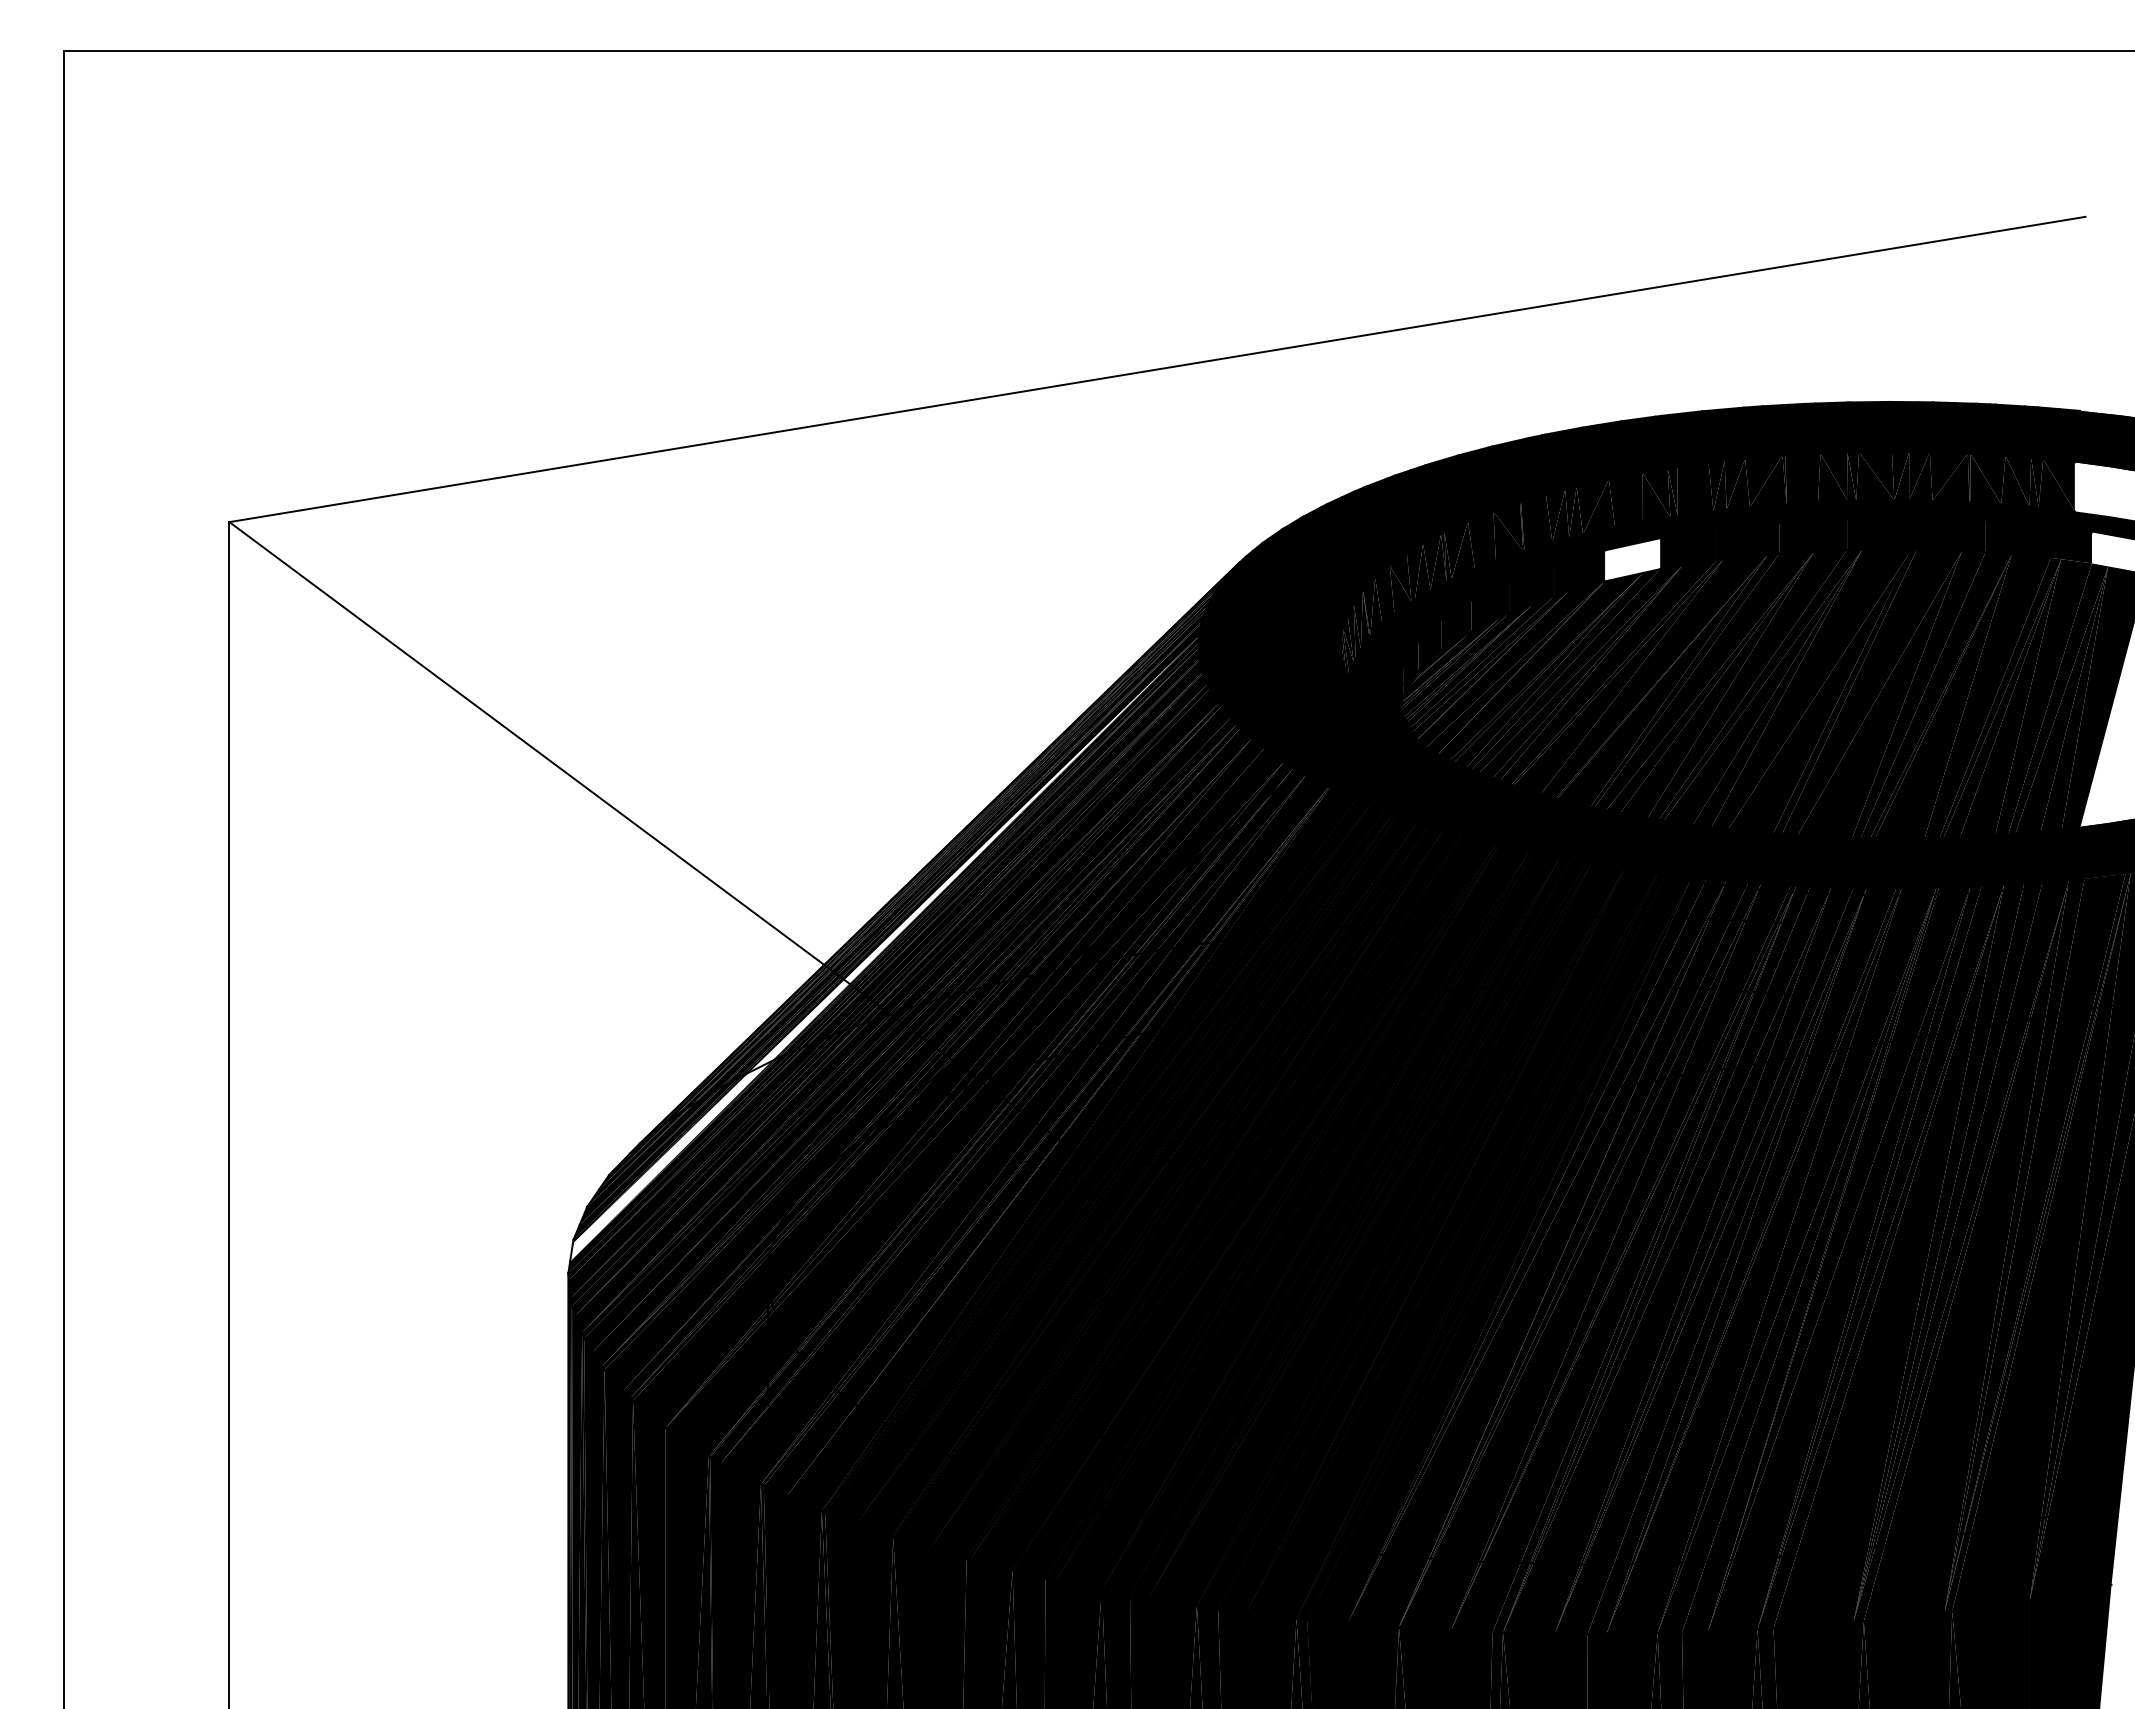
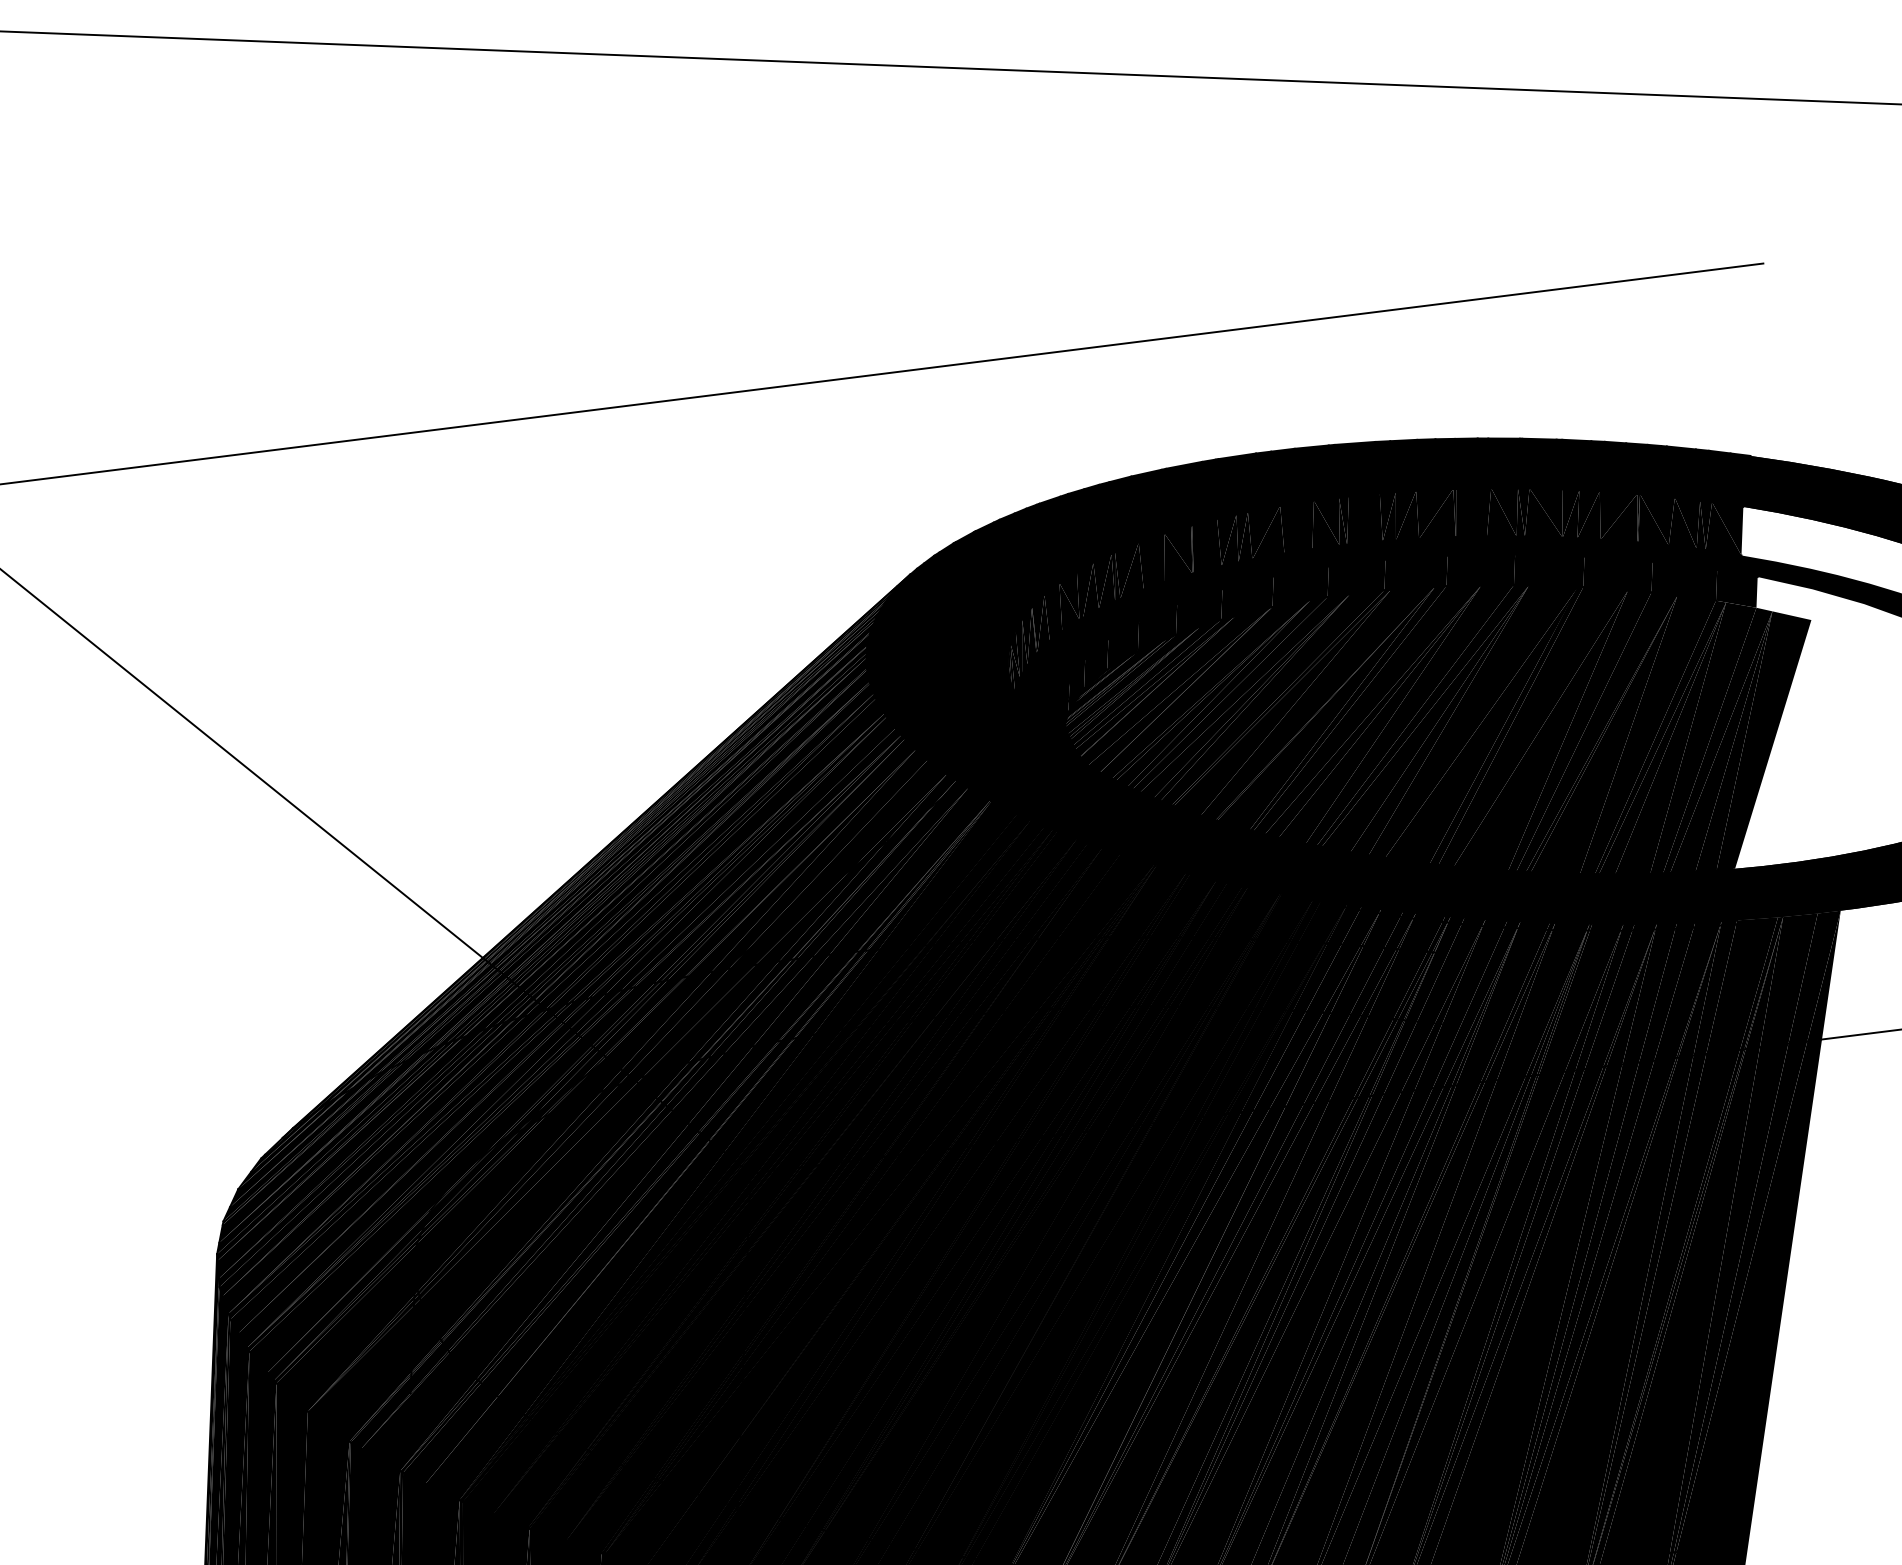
fill: (1632, 559) -> (1300, 586), added
fill: (884, 948) -> (543, 943), added

